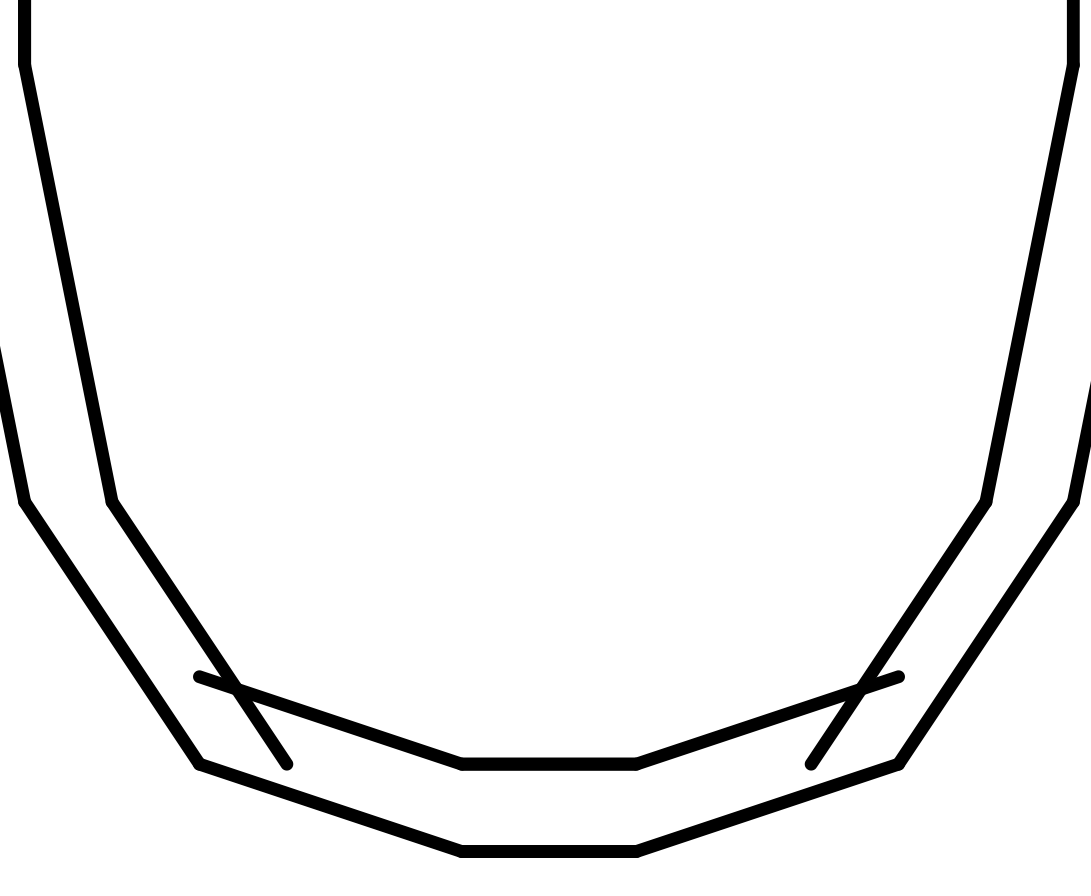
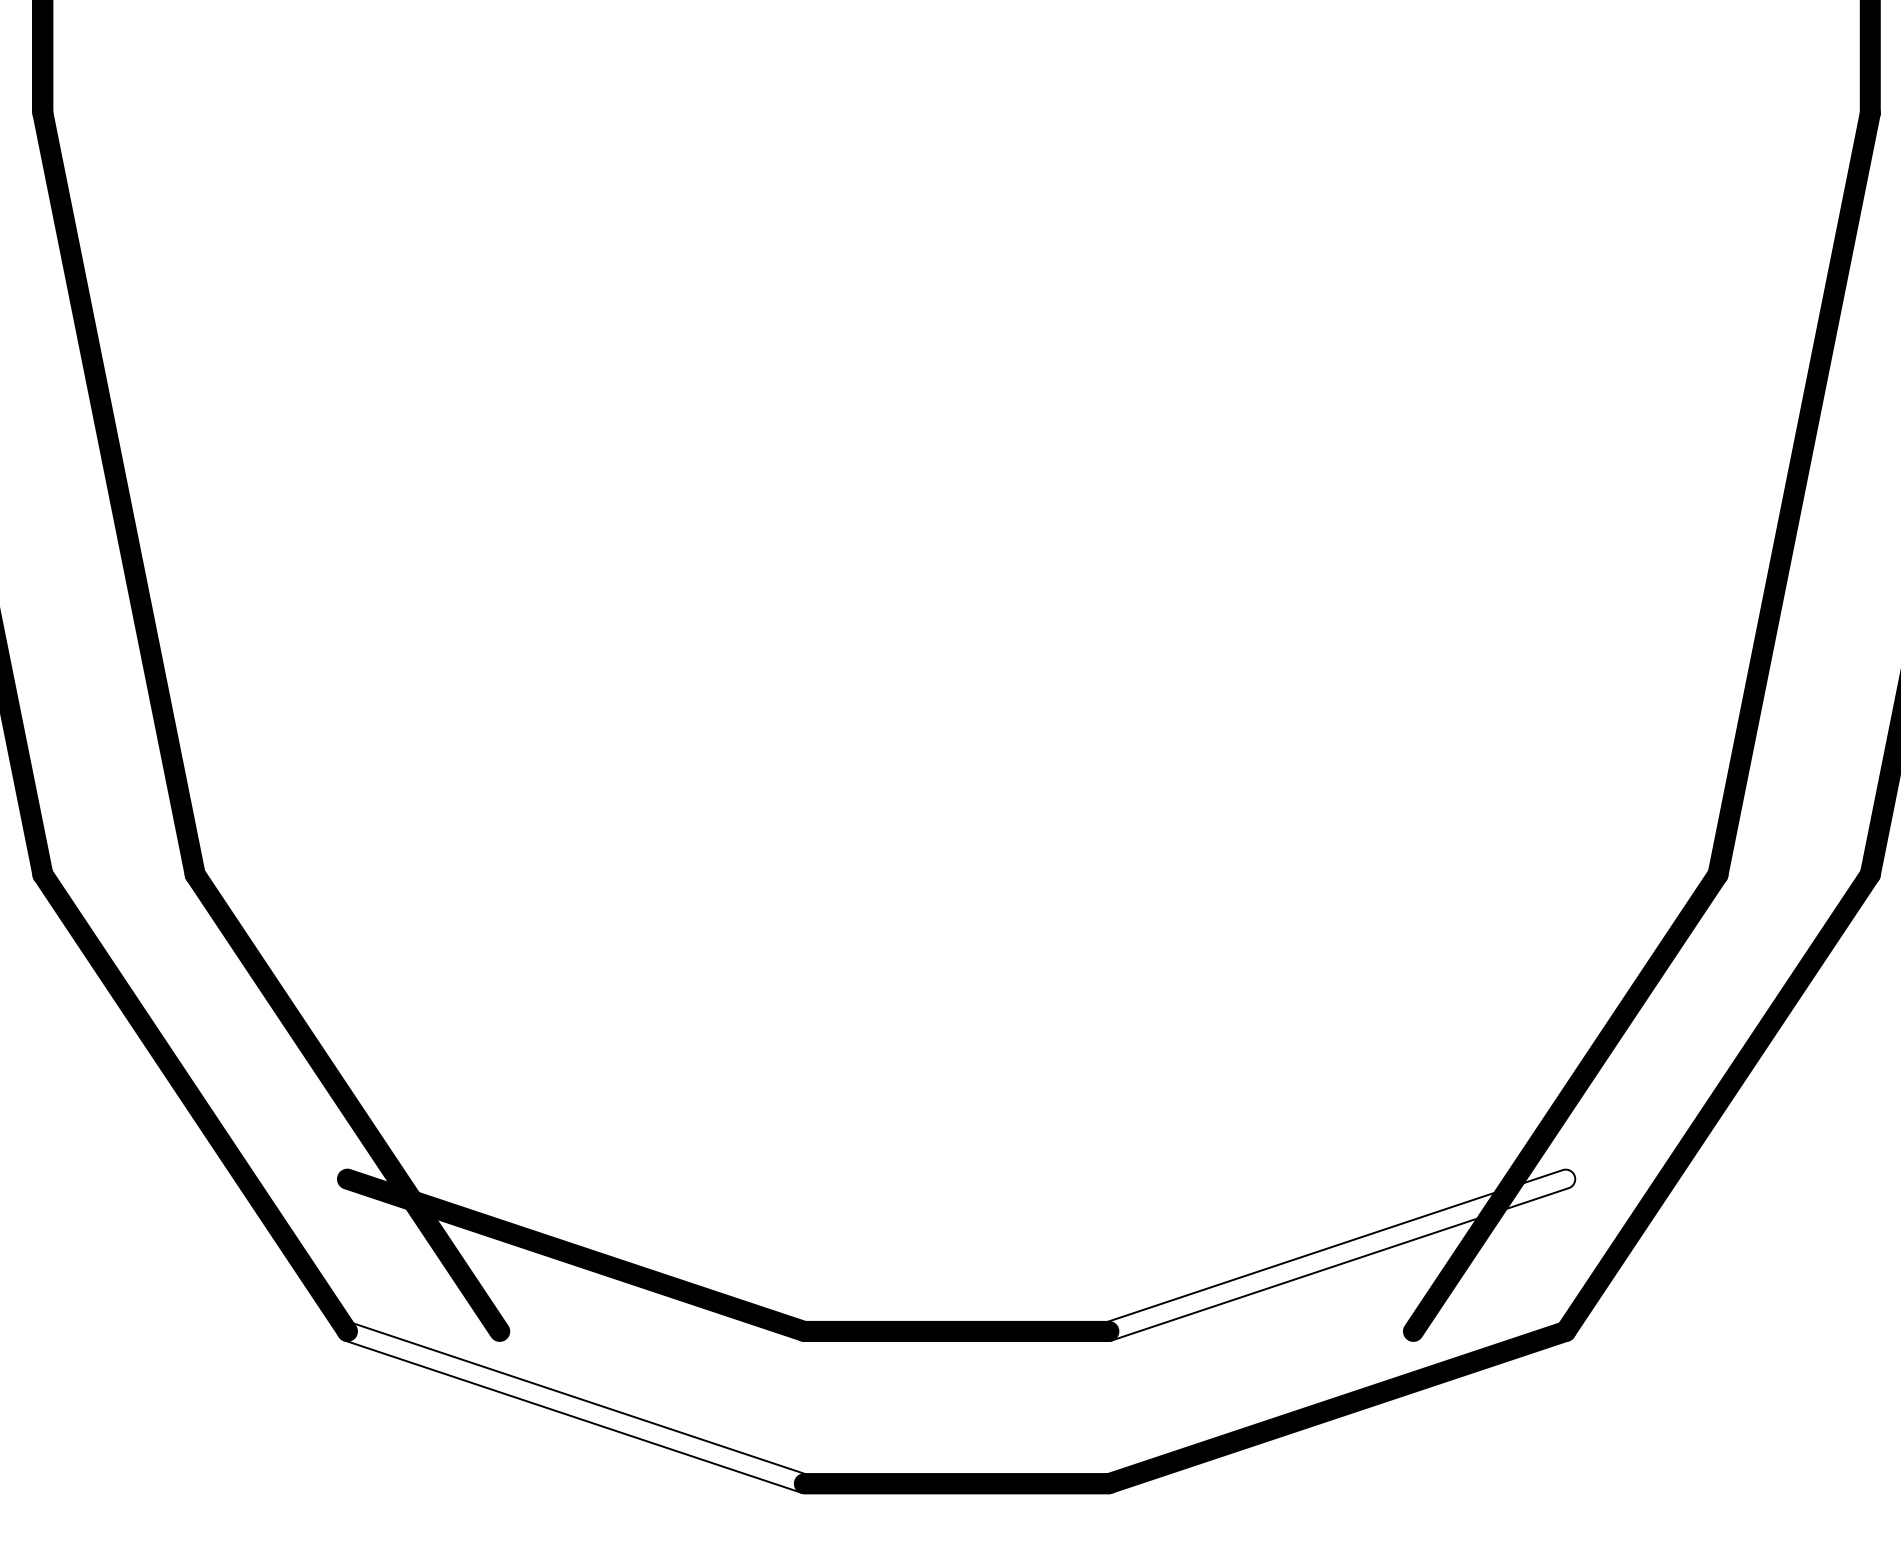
fill: (766, 720) -> (1335, 1255), removed
fill: (330, 807) -> (575, 1407), removed

